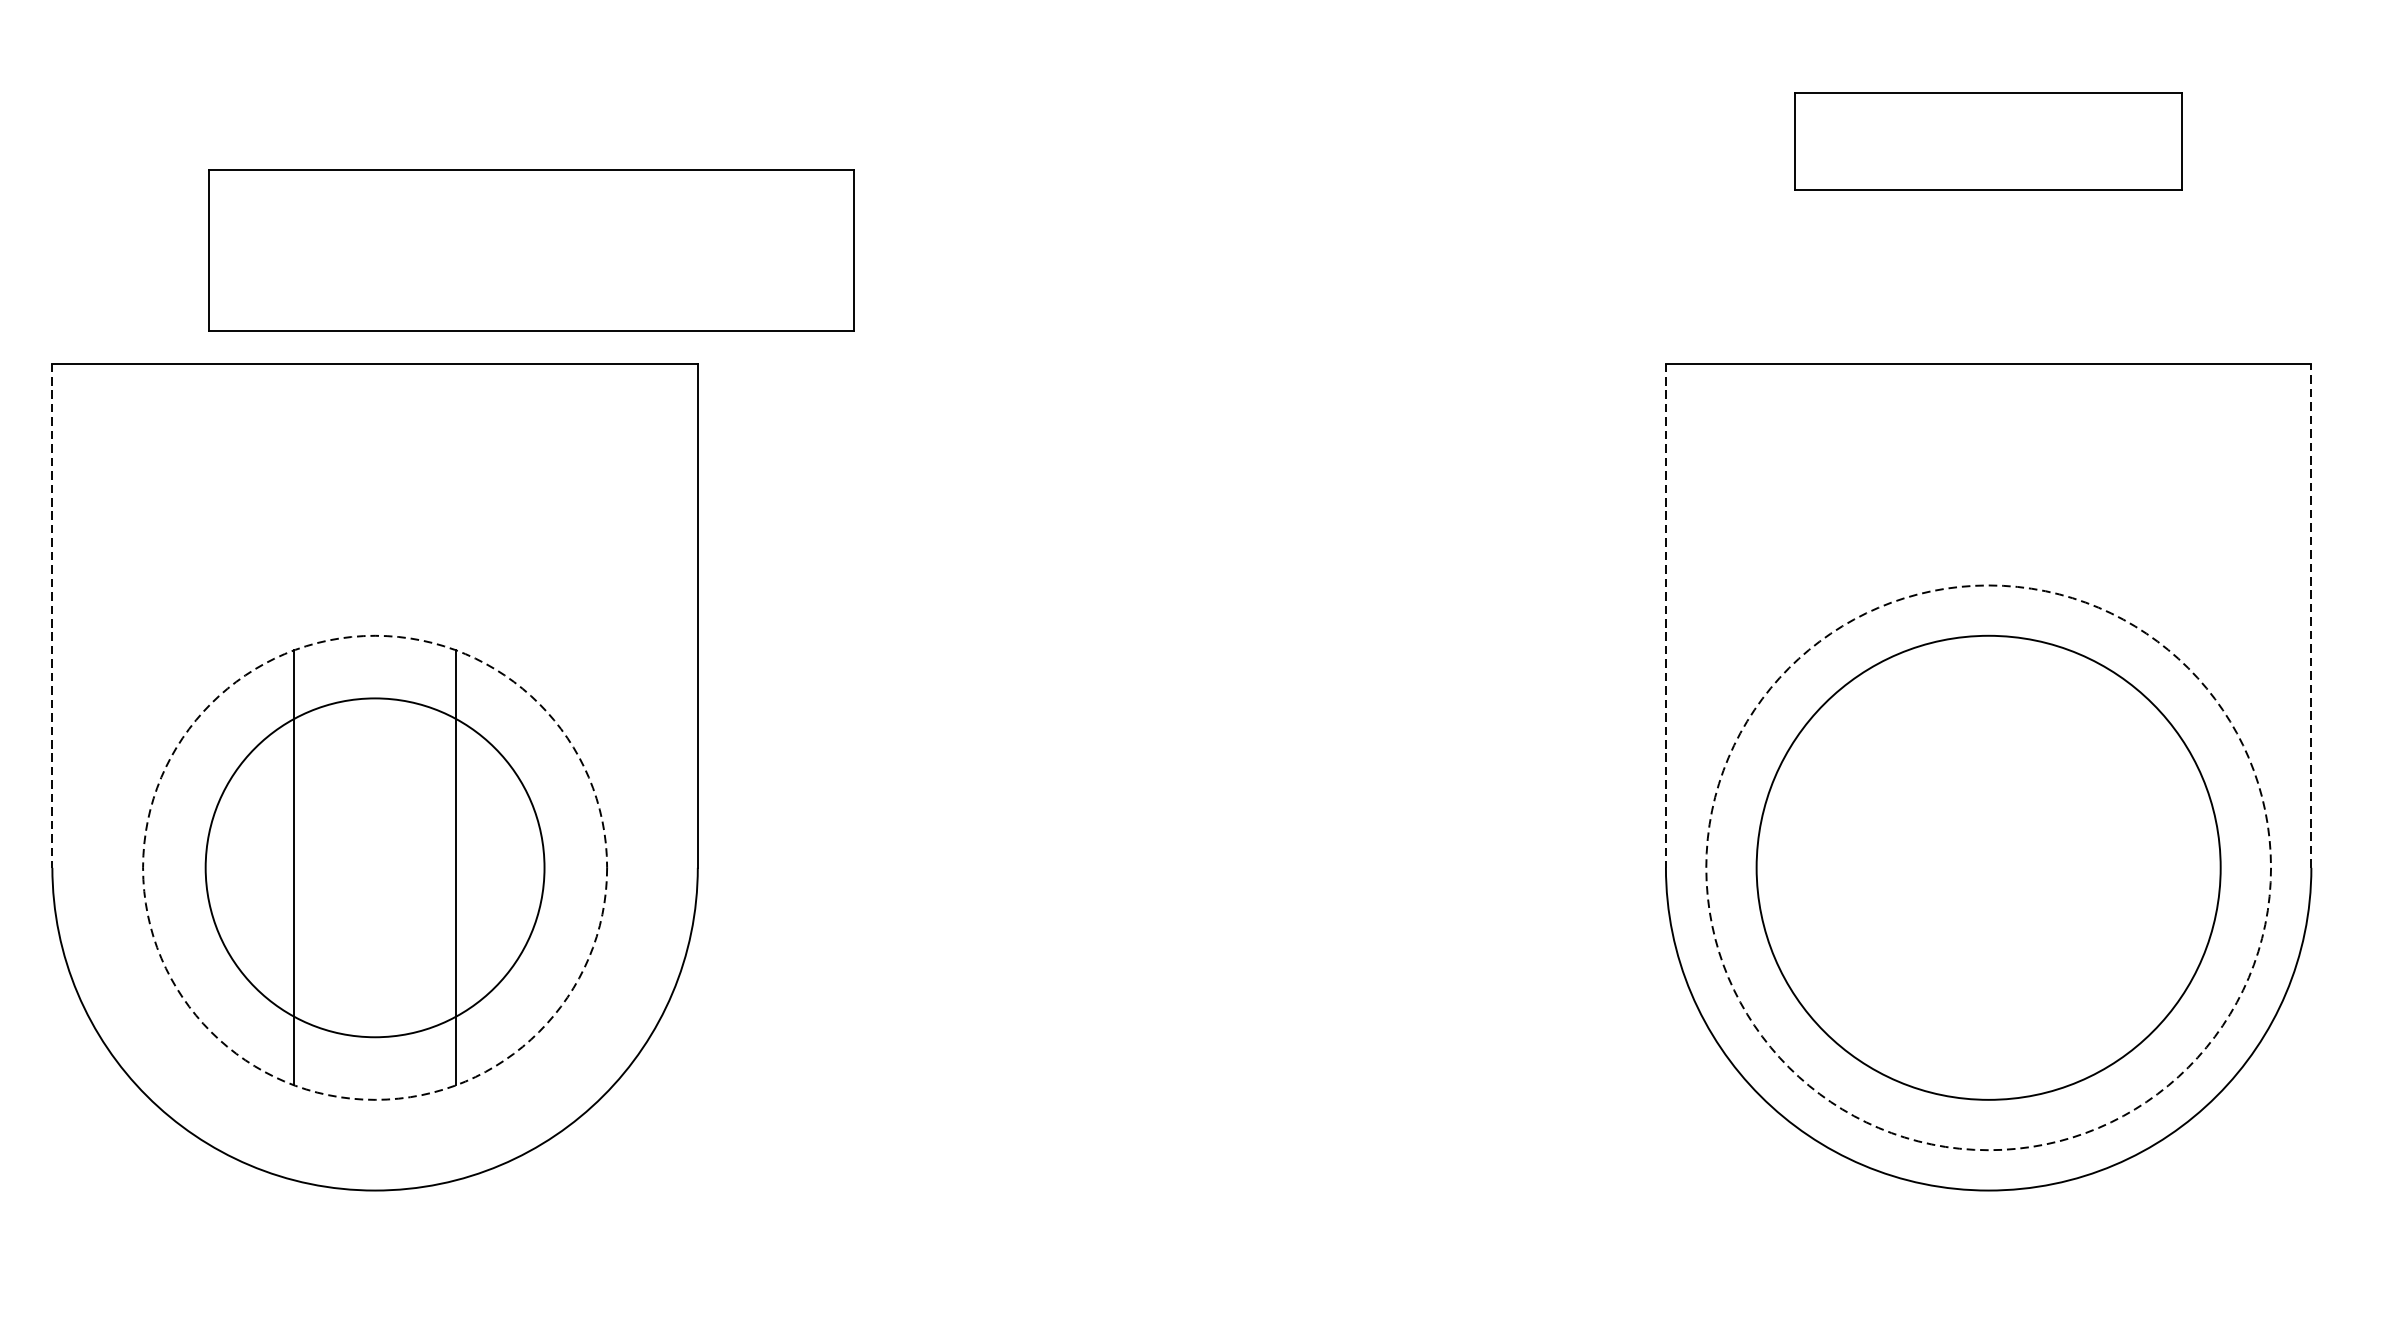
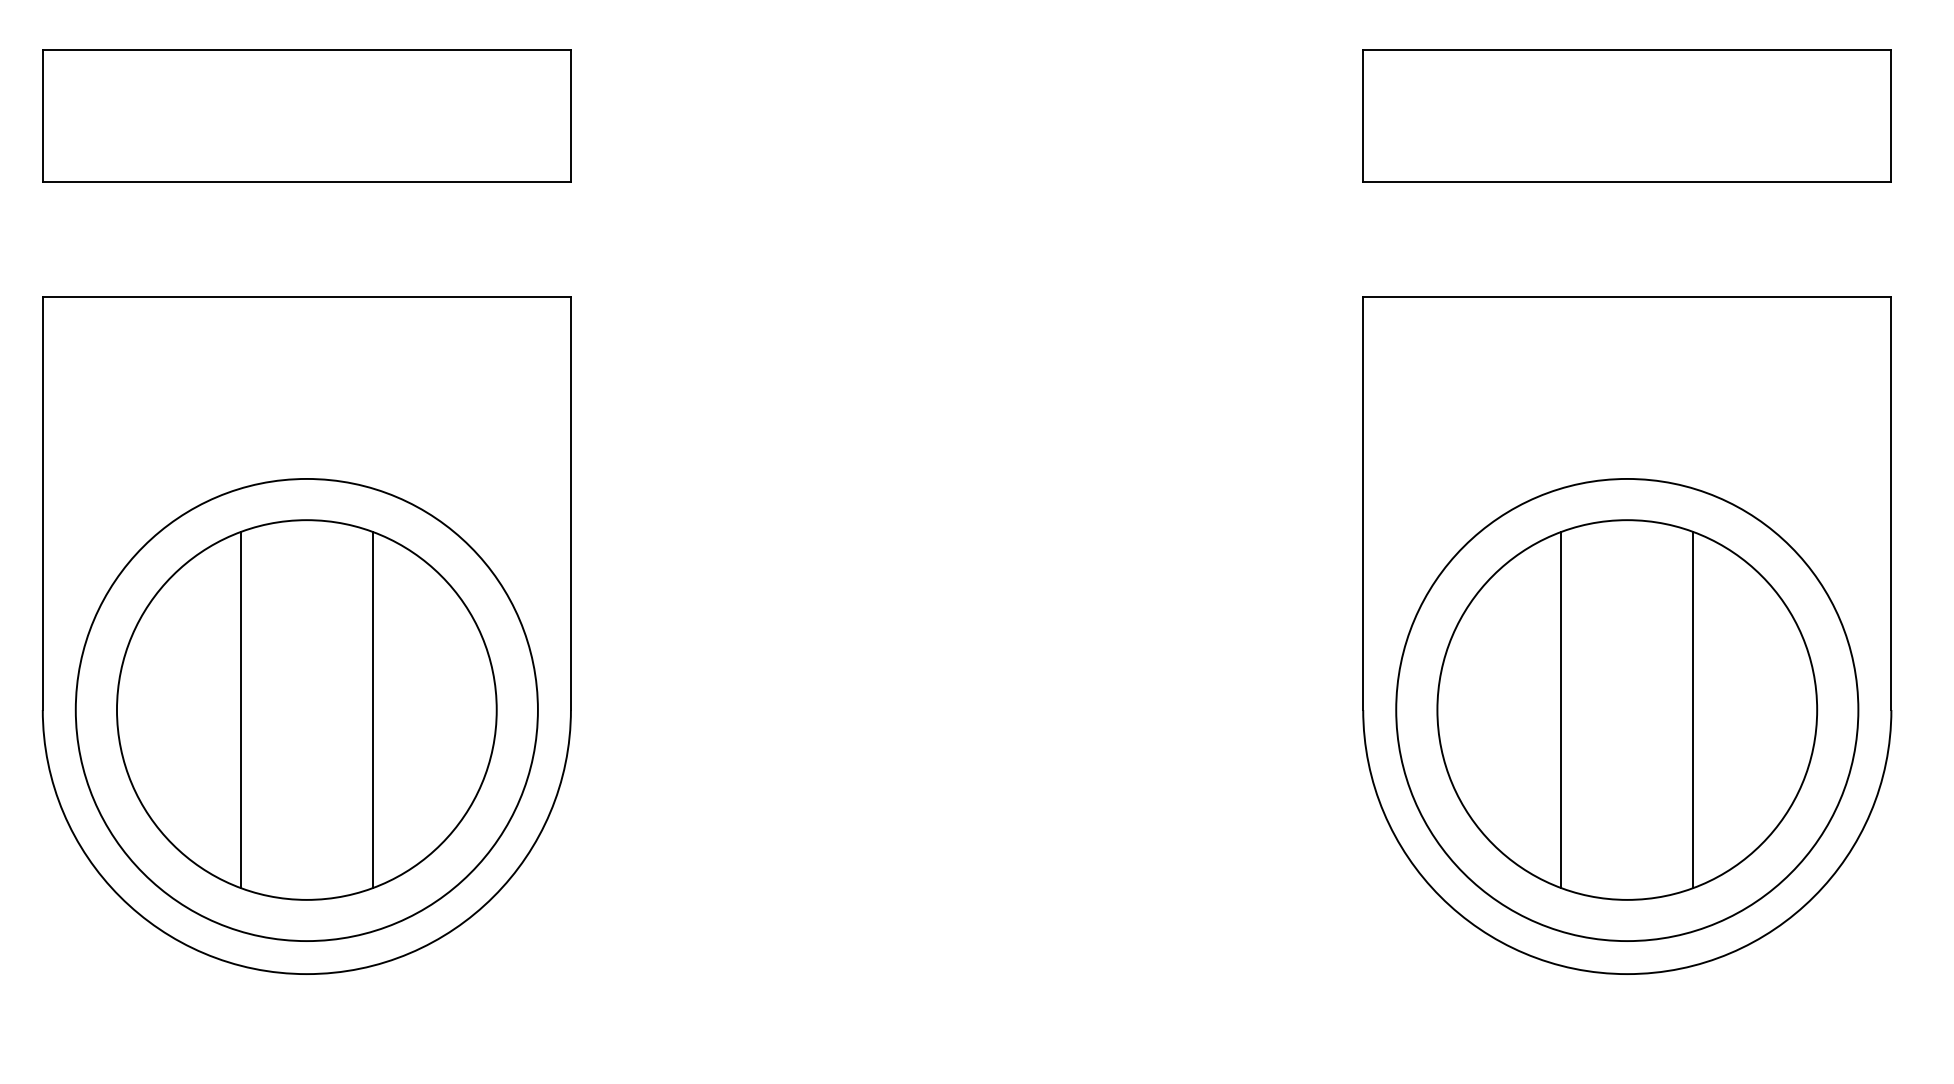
part: (1987, 141) -> (1626, 115), size x1.67
part: (531, 250) -> (306, 115), moved
line: (2311, 615) -> (1891, 503), dashed -> solid
line: (52, 616) -> (42, 504), dashed -> solid
line: (1666, 616) -> (1363, 504), dashed -> solid
circle: (374, 867) -> (306, 709), dashed -> solid
circle: (374, 867) -> (306, 709), size x1.67
circle: (1988, 867) -> (1627, 709), dashed -> solid
line: (1908, 868) -> (1561, 710), added
line: (2069, 868) -> (1693, 710), added

